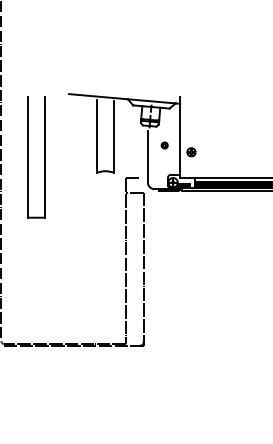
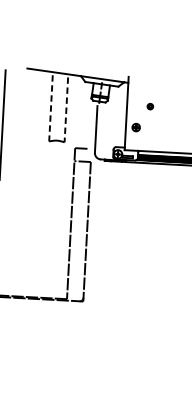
line: (97, 136) -> (51, 108), solid -> dashed
line: (113, 137) -> (65, 110), solid -> dashed
part: (164, 145) -> (150, 106), moved

